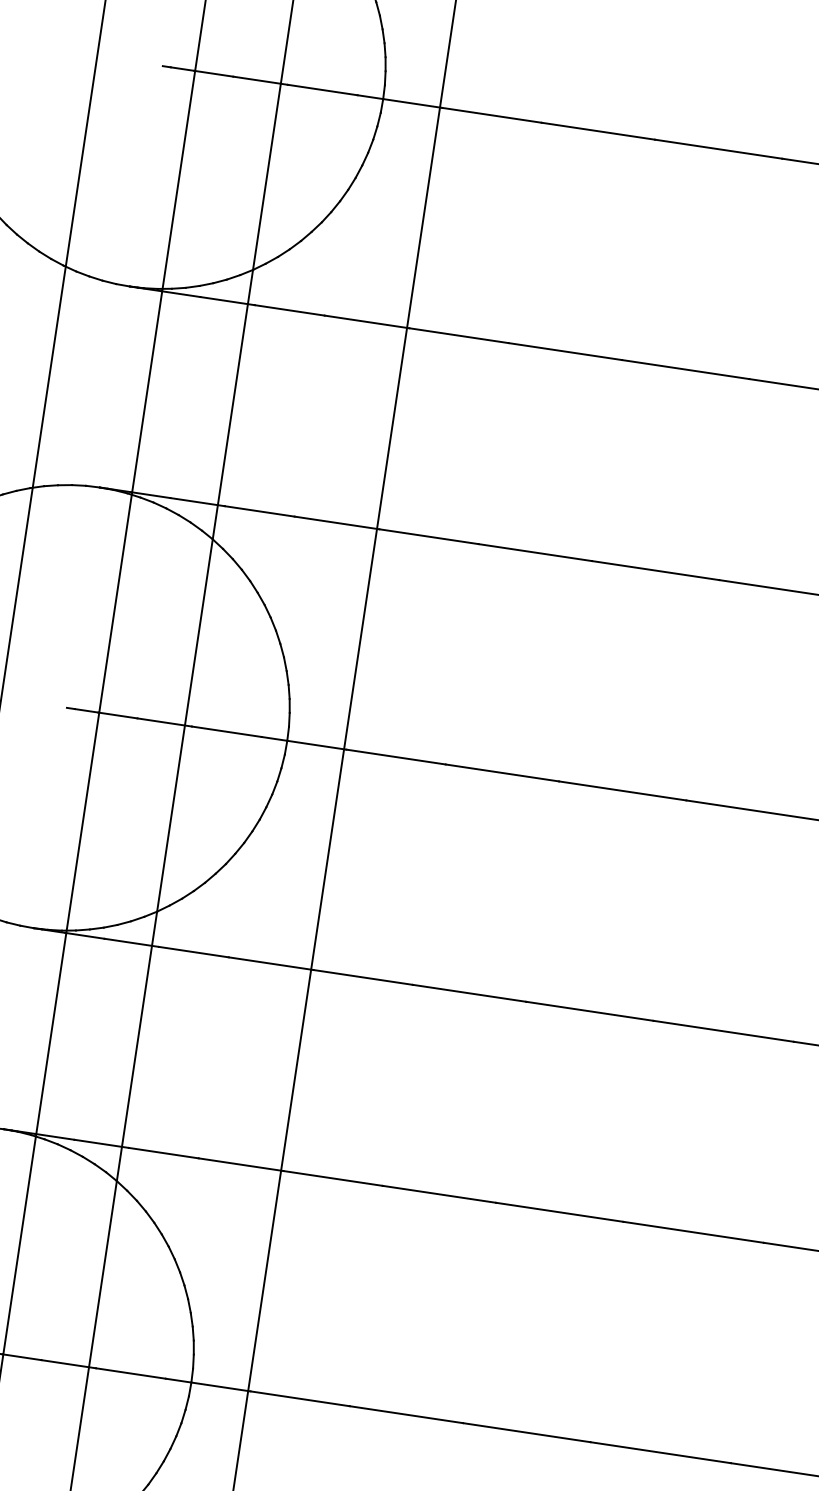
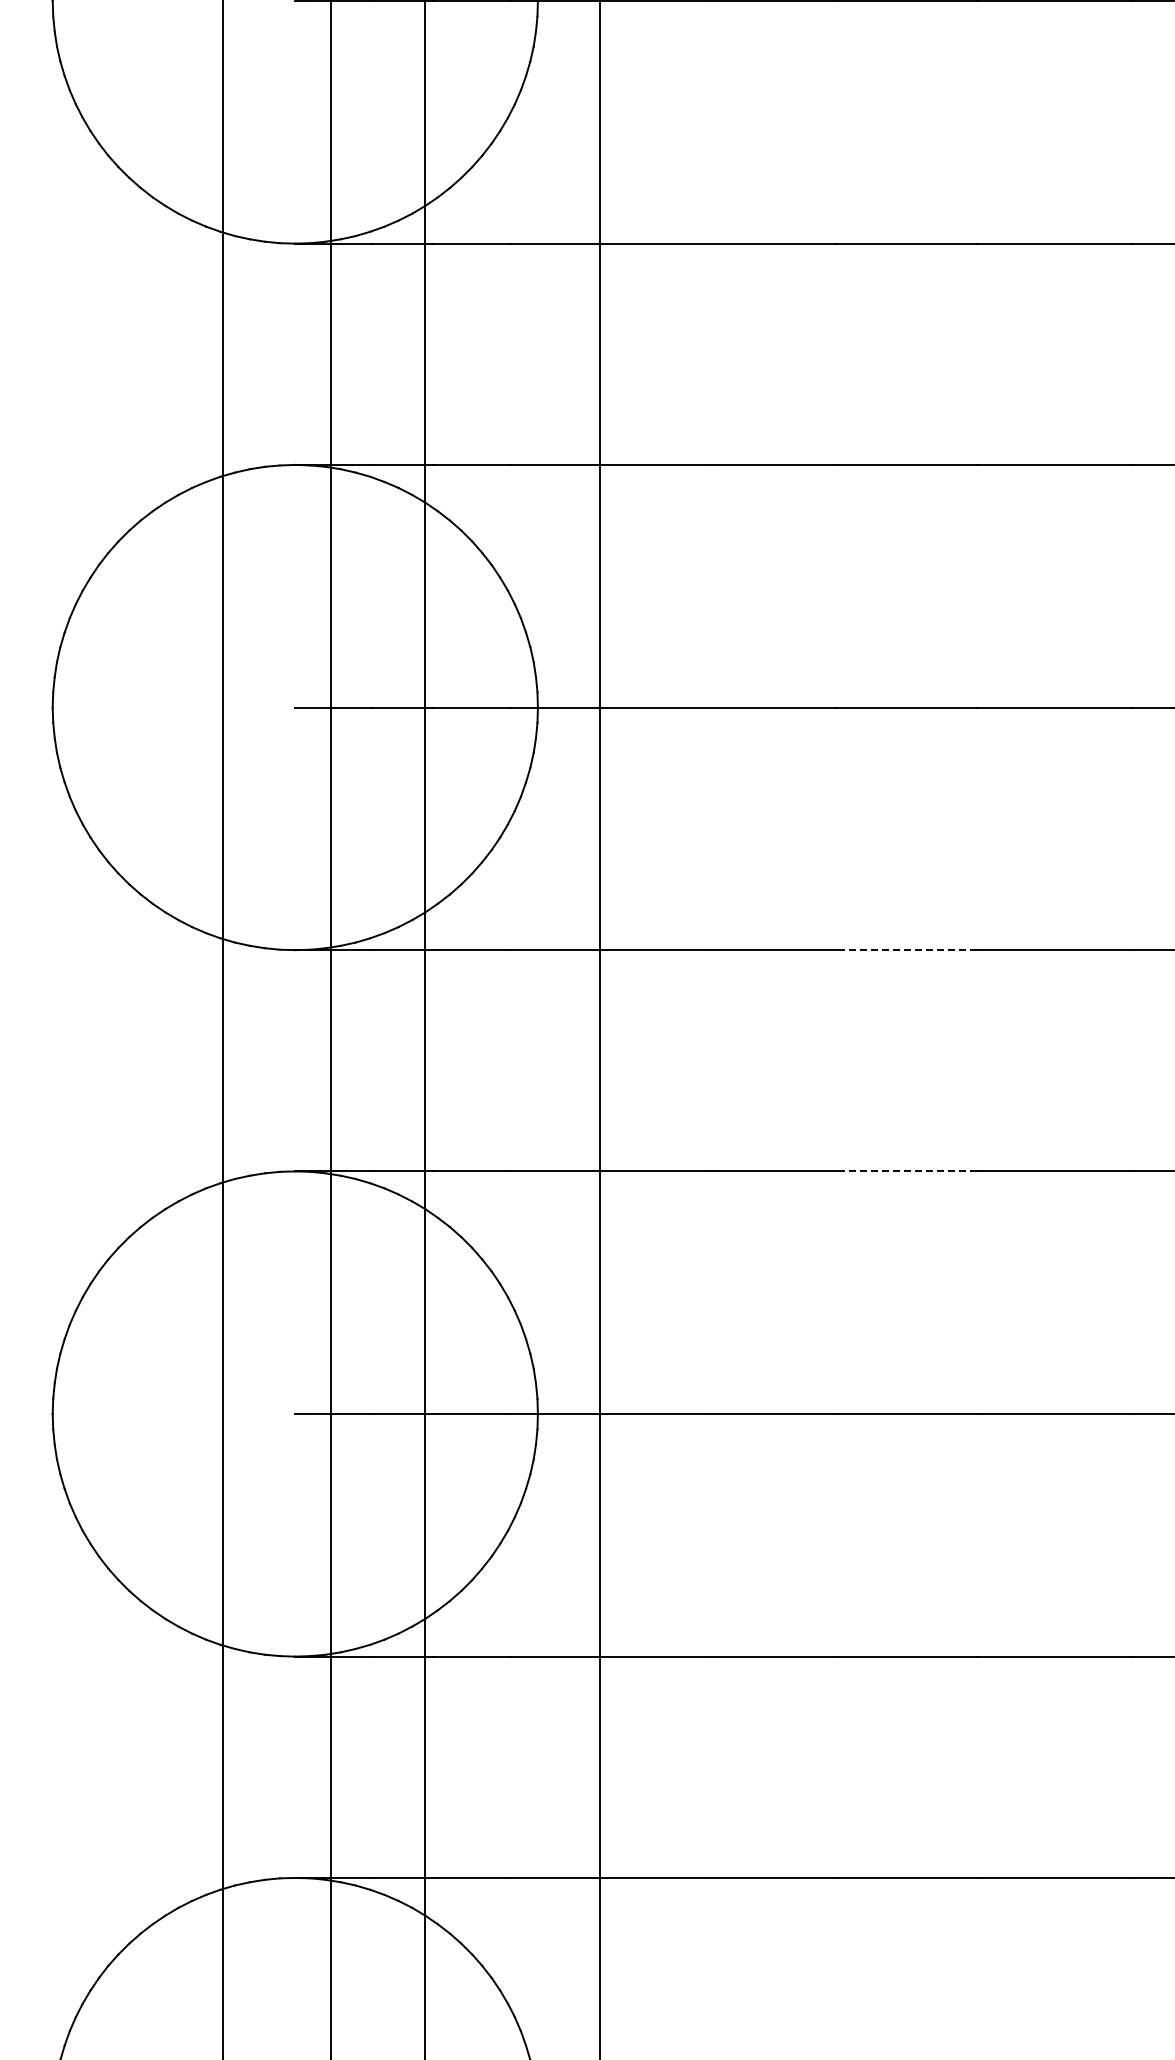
line: (685, 369) -> (906, 950), solid -> dashed
line: (655, 570) -> (906, 1171), solid -> dashed

